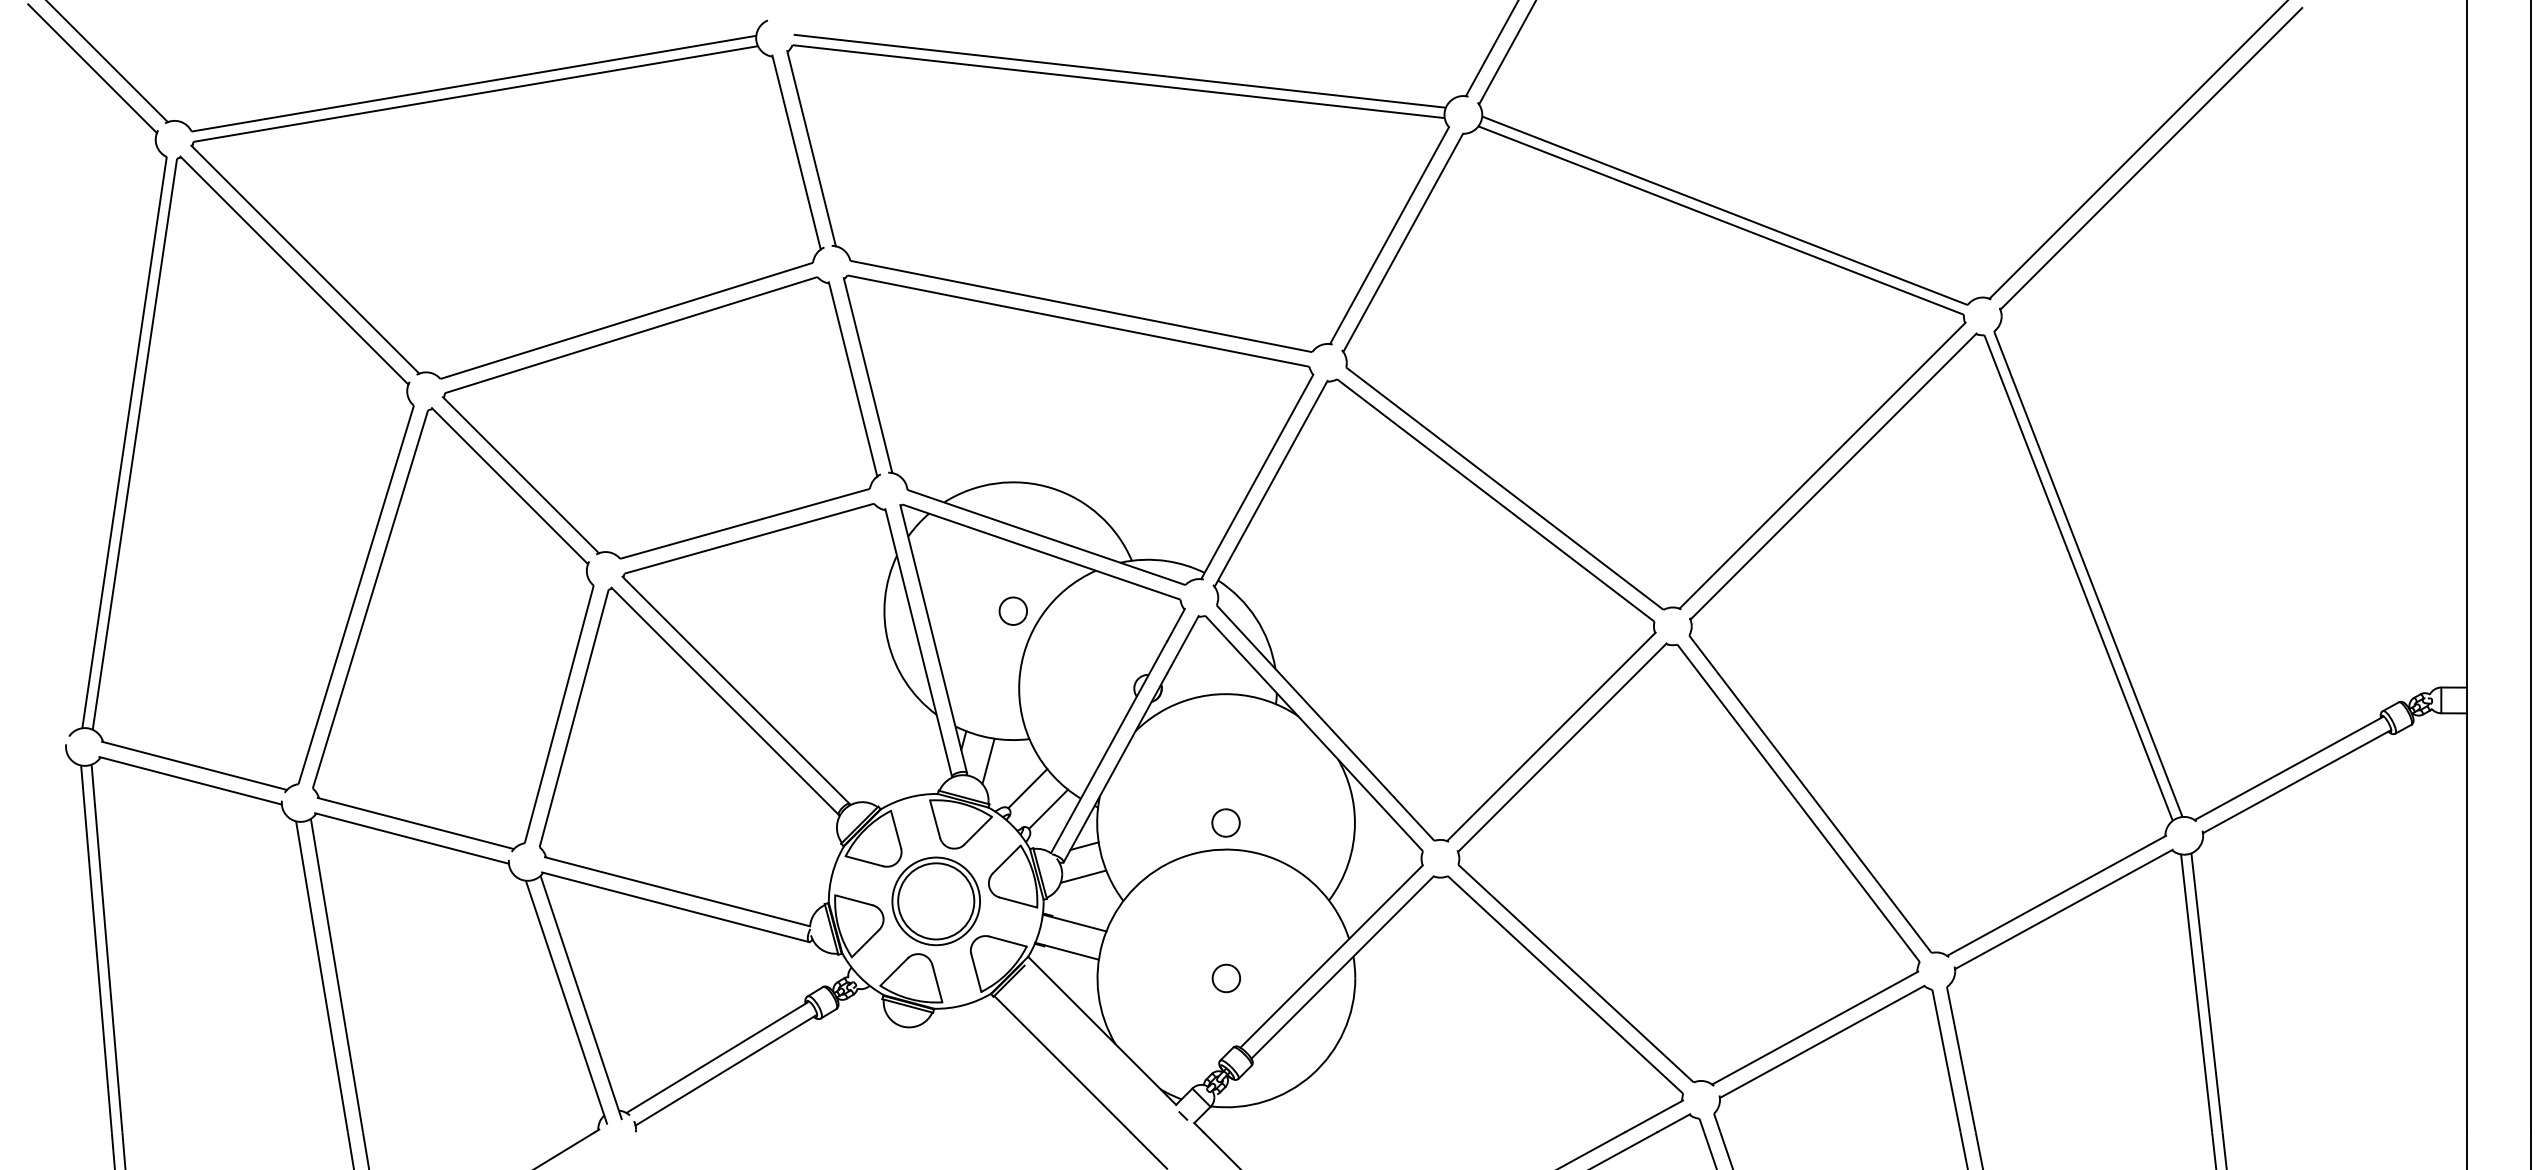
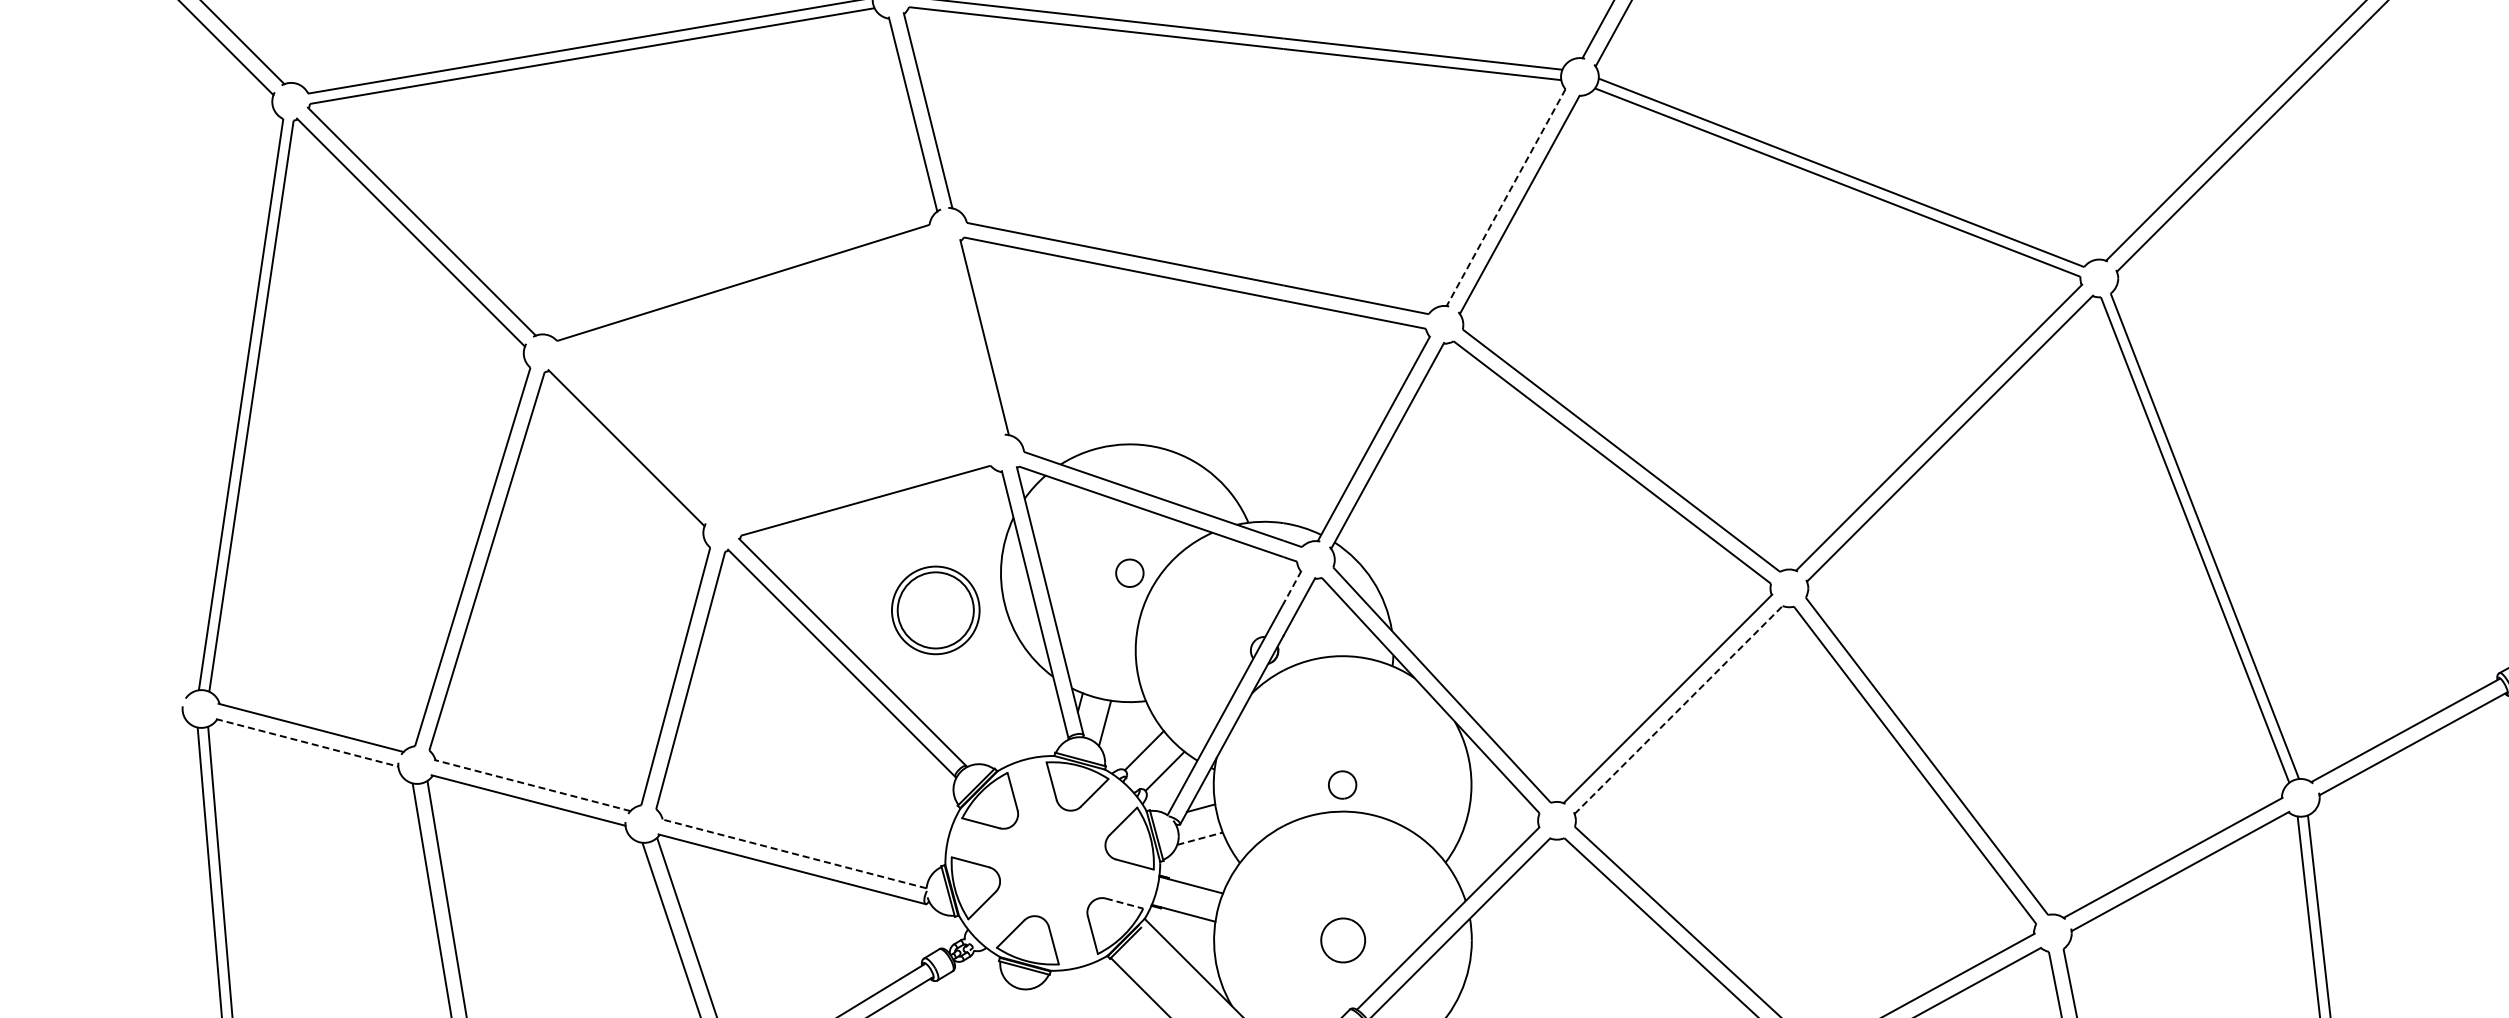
line: (1389, 235) -> (1506, 197), solid -> dashed
part: (660, 417) -> (777, 379), removed
line: (1176, 625) -> (1293, 587), solid -> dashed
line: (1562, 747) -> (1679, 709), solid -> dashed
line: (191, 780) -> (308, 742), solid -> dashed
line: (415, 823) -> (532, 785), solid -> dashed
line: (1083, 876) -> (1200, 838), solid -> dashed
line: (677, 891) -> (794, 853), solid -> dashed
part: (935, 901) -> (935, 610), moved
line: (1008, 941) -> (1125, 903), solid -> dashed
part: (1225, 978) -> (1342, 940), size x1.6

